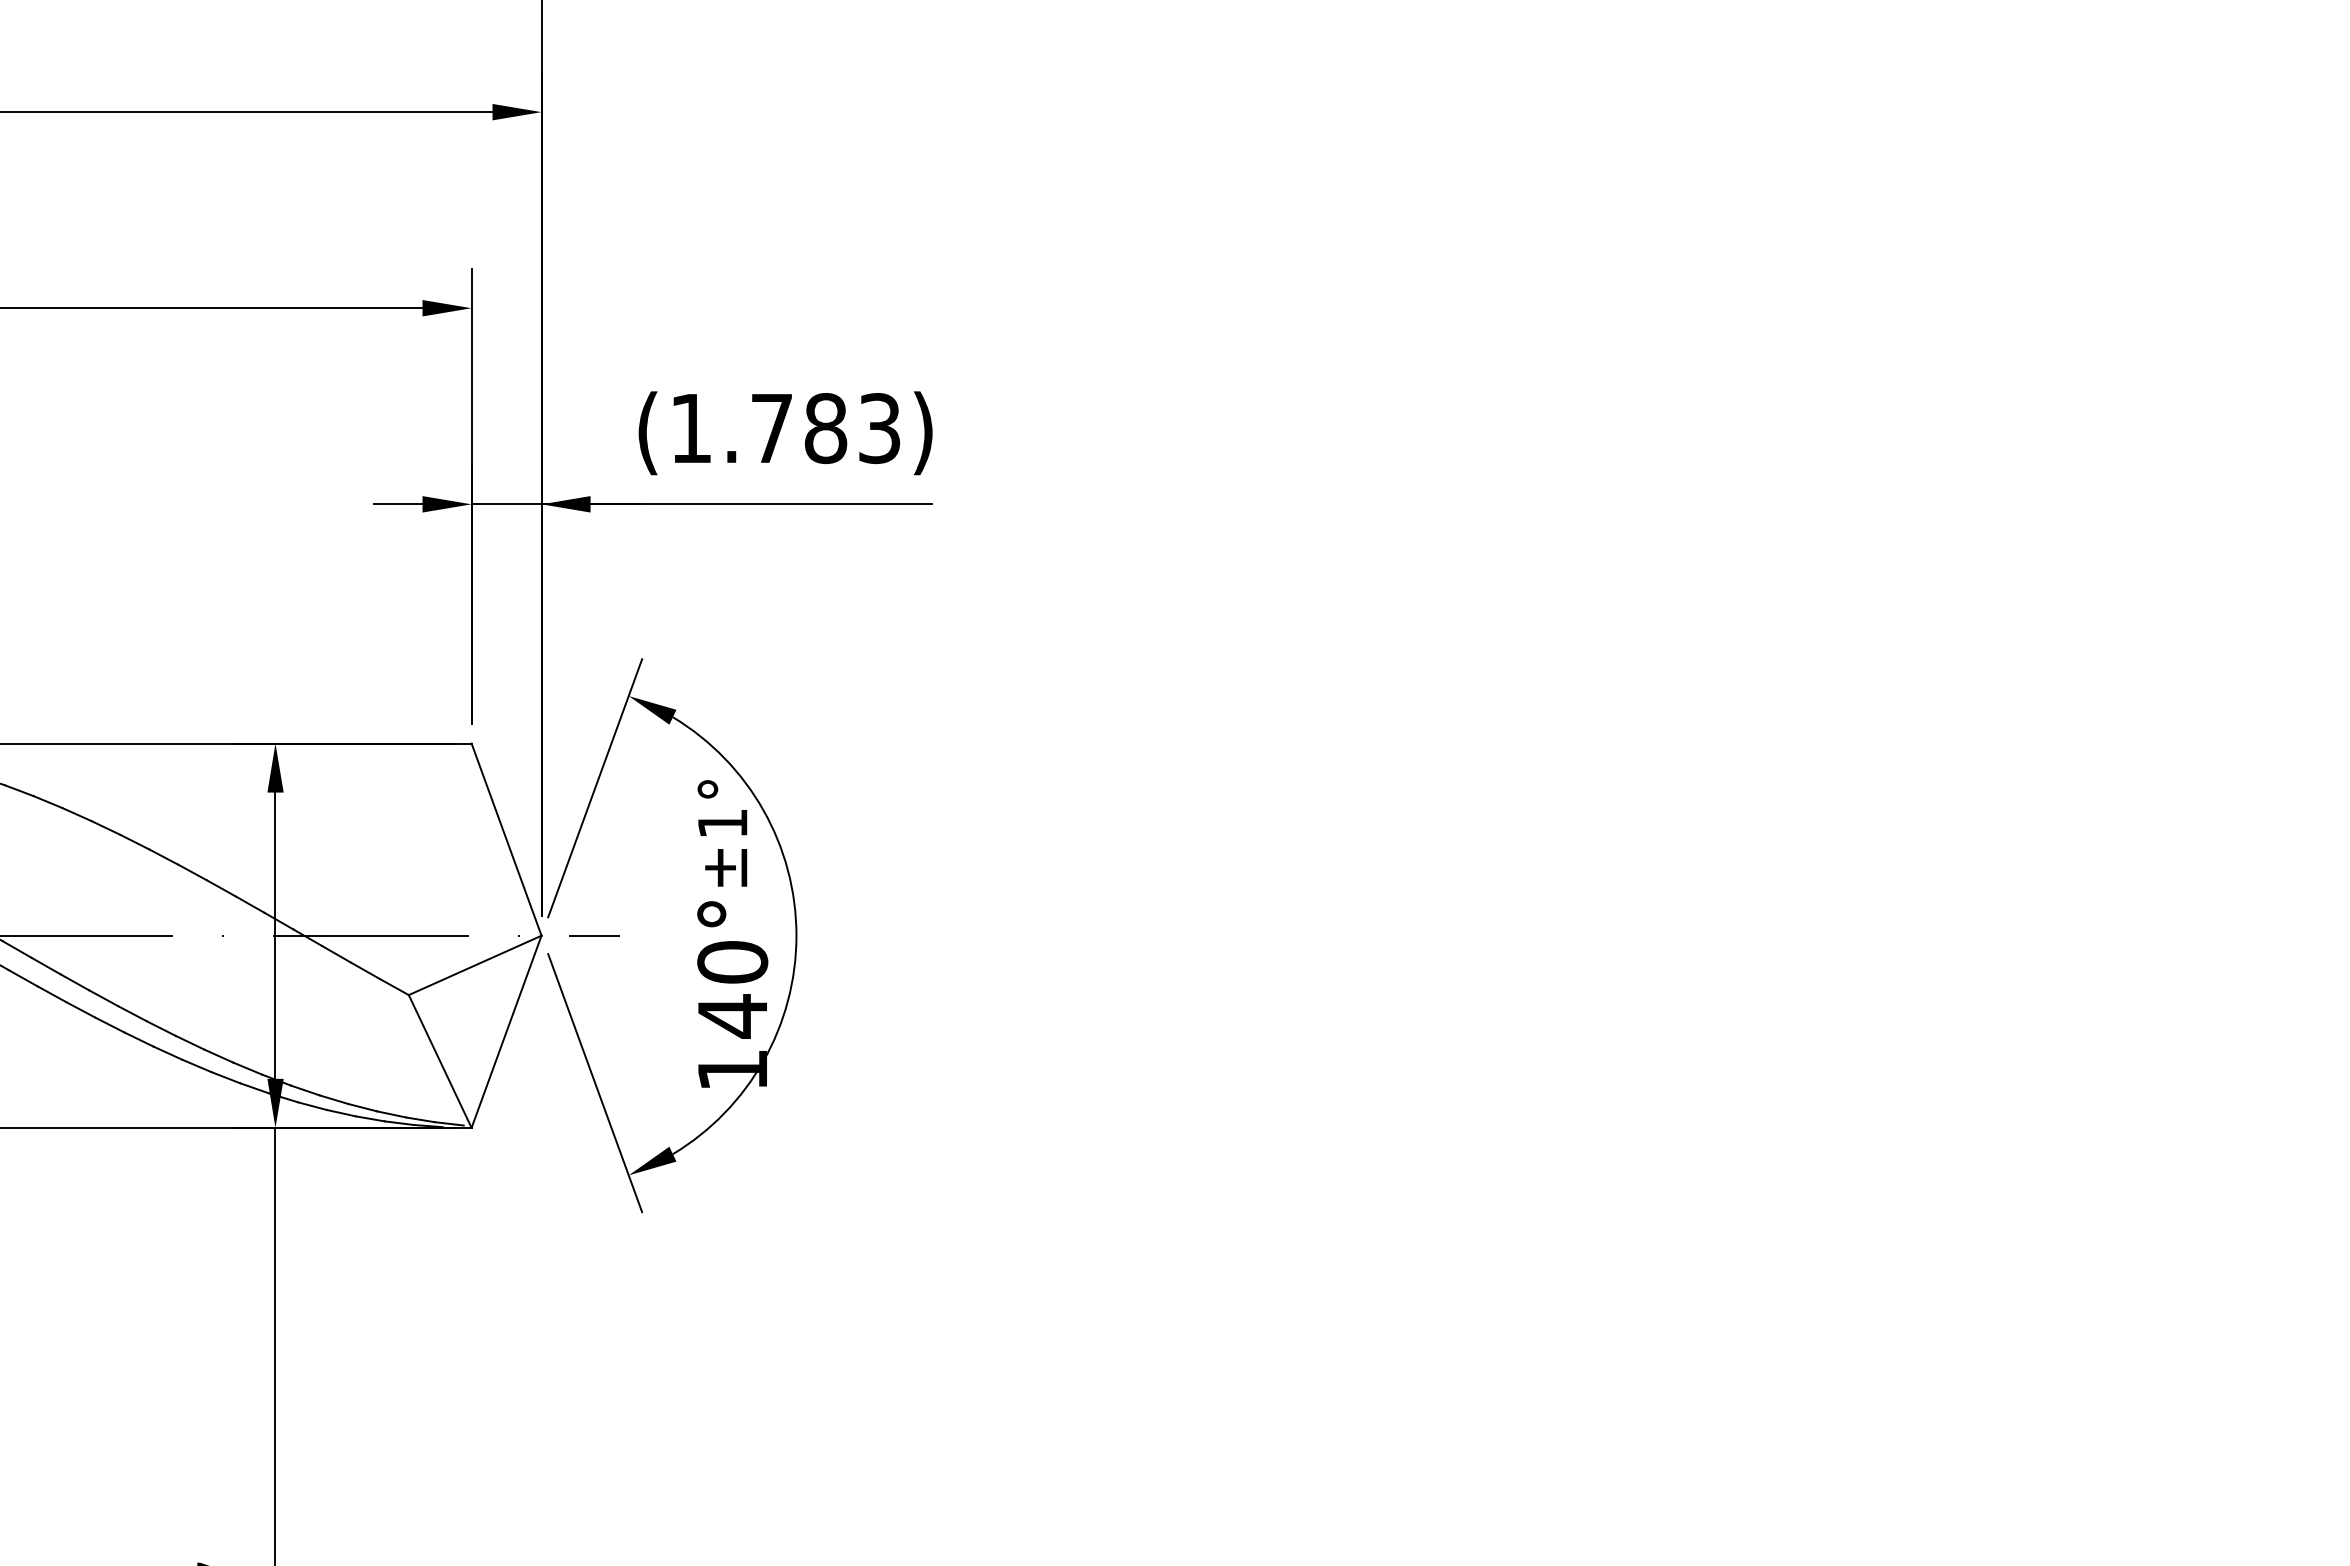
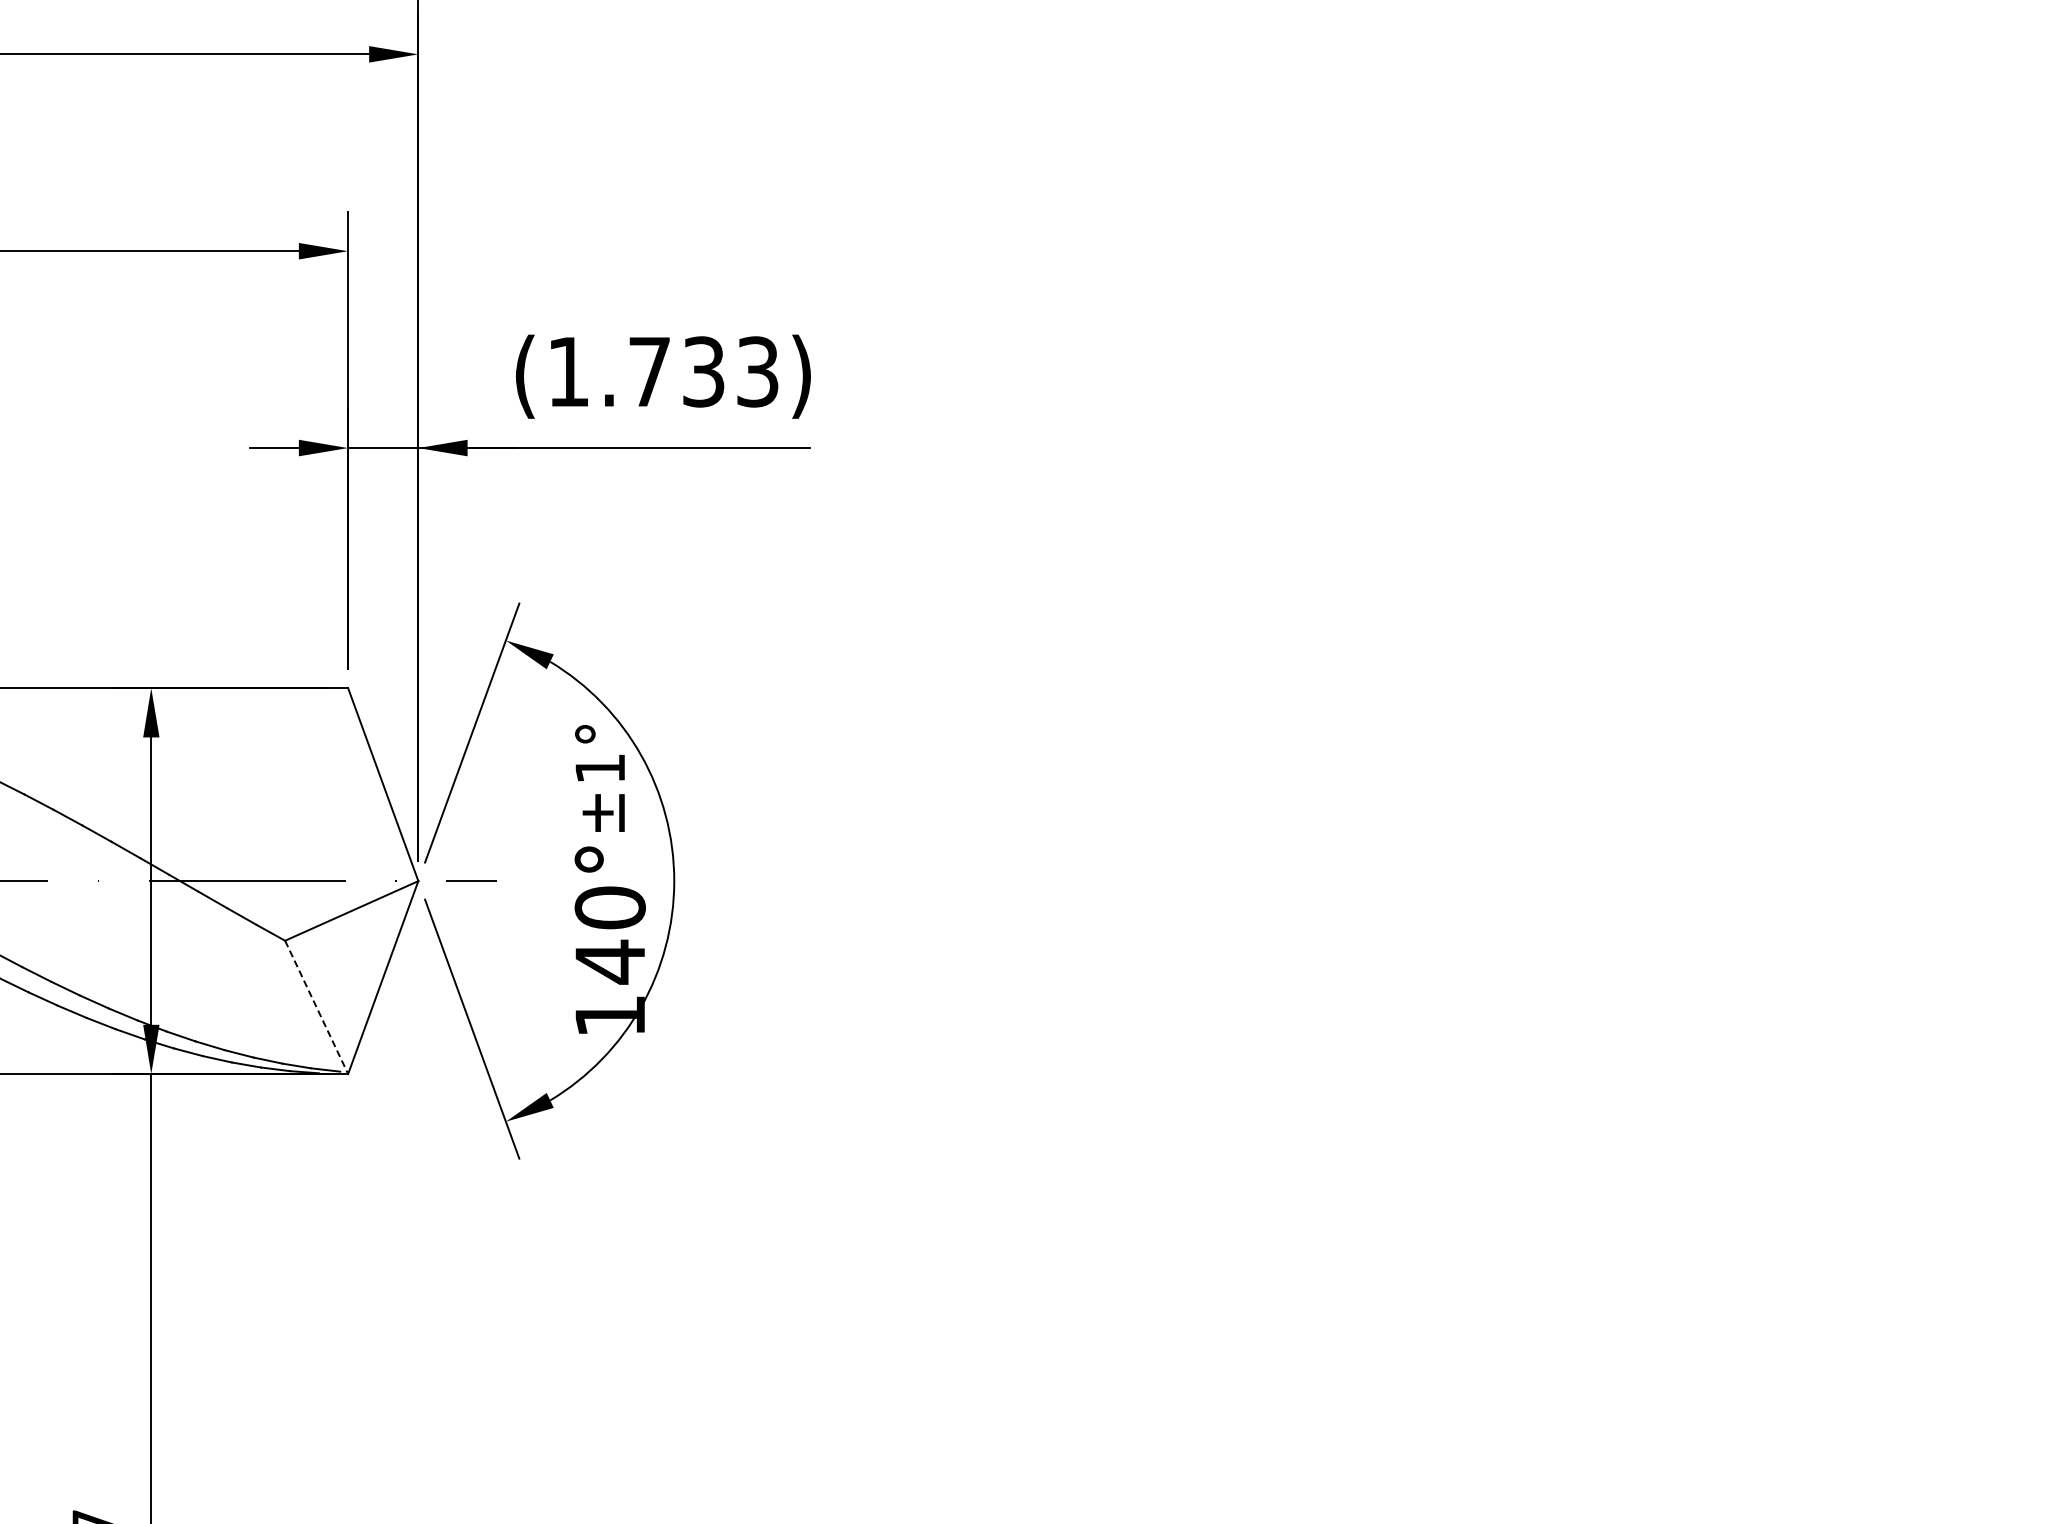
text: (825, 428) -> (703, 371), (1.783) -> (1.733)
line: (440, 1061) -> (316, 1007), solid -> dashed

